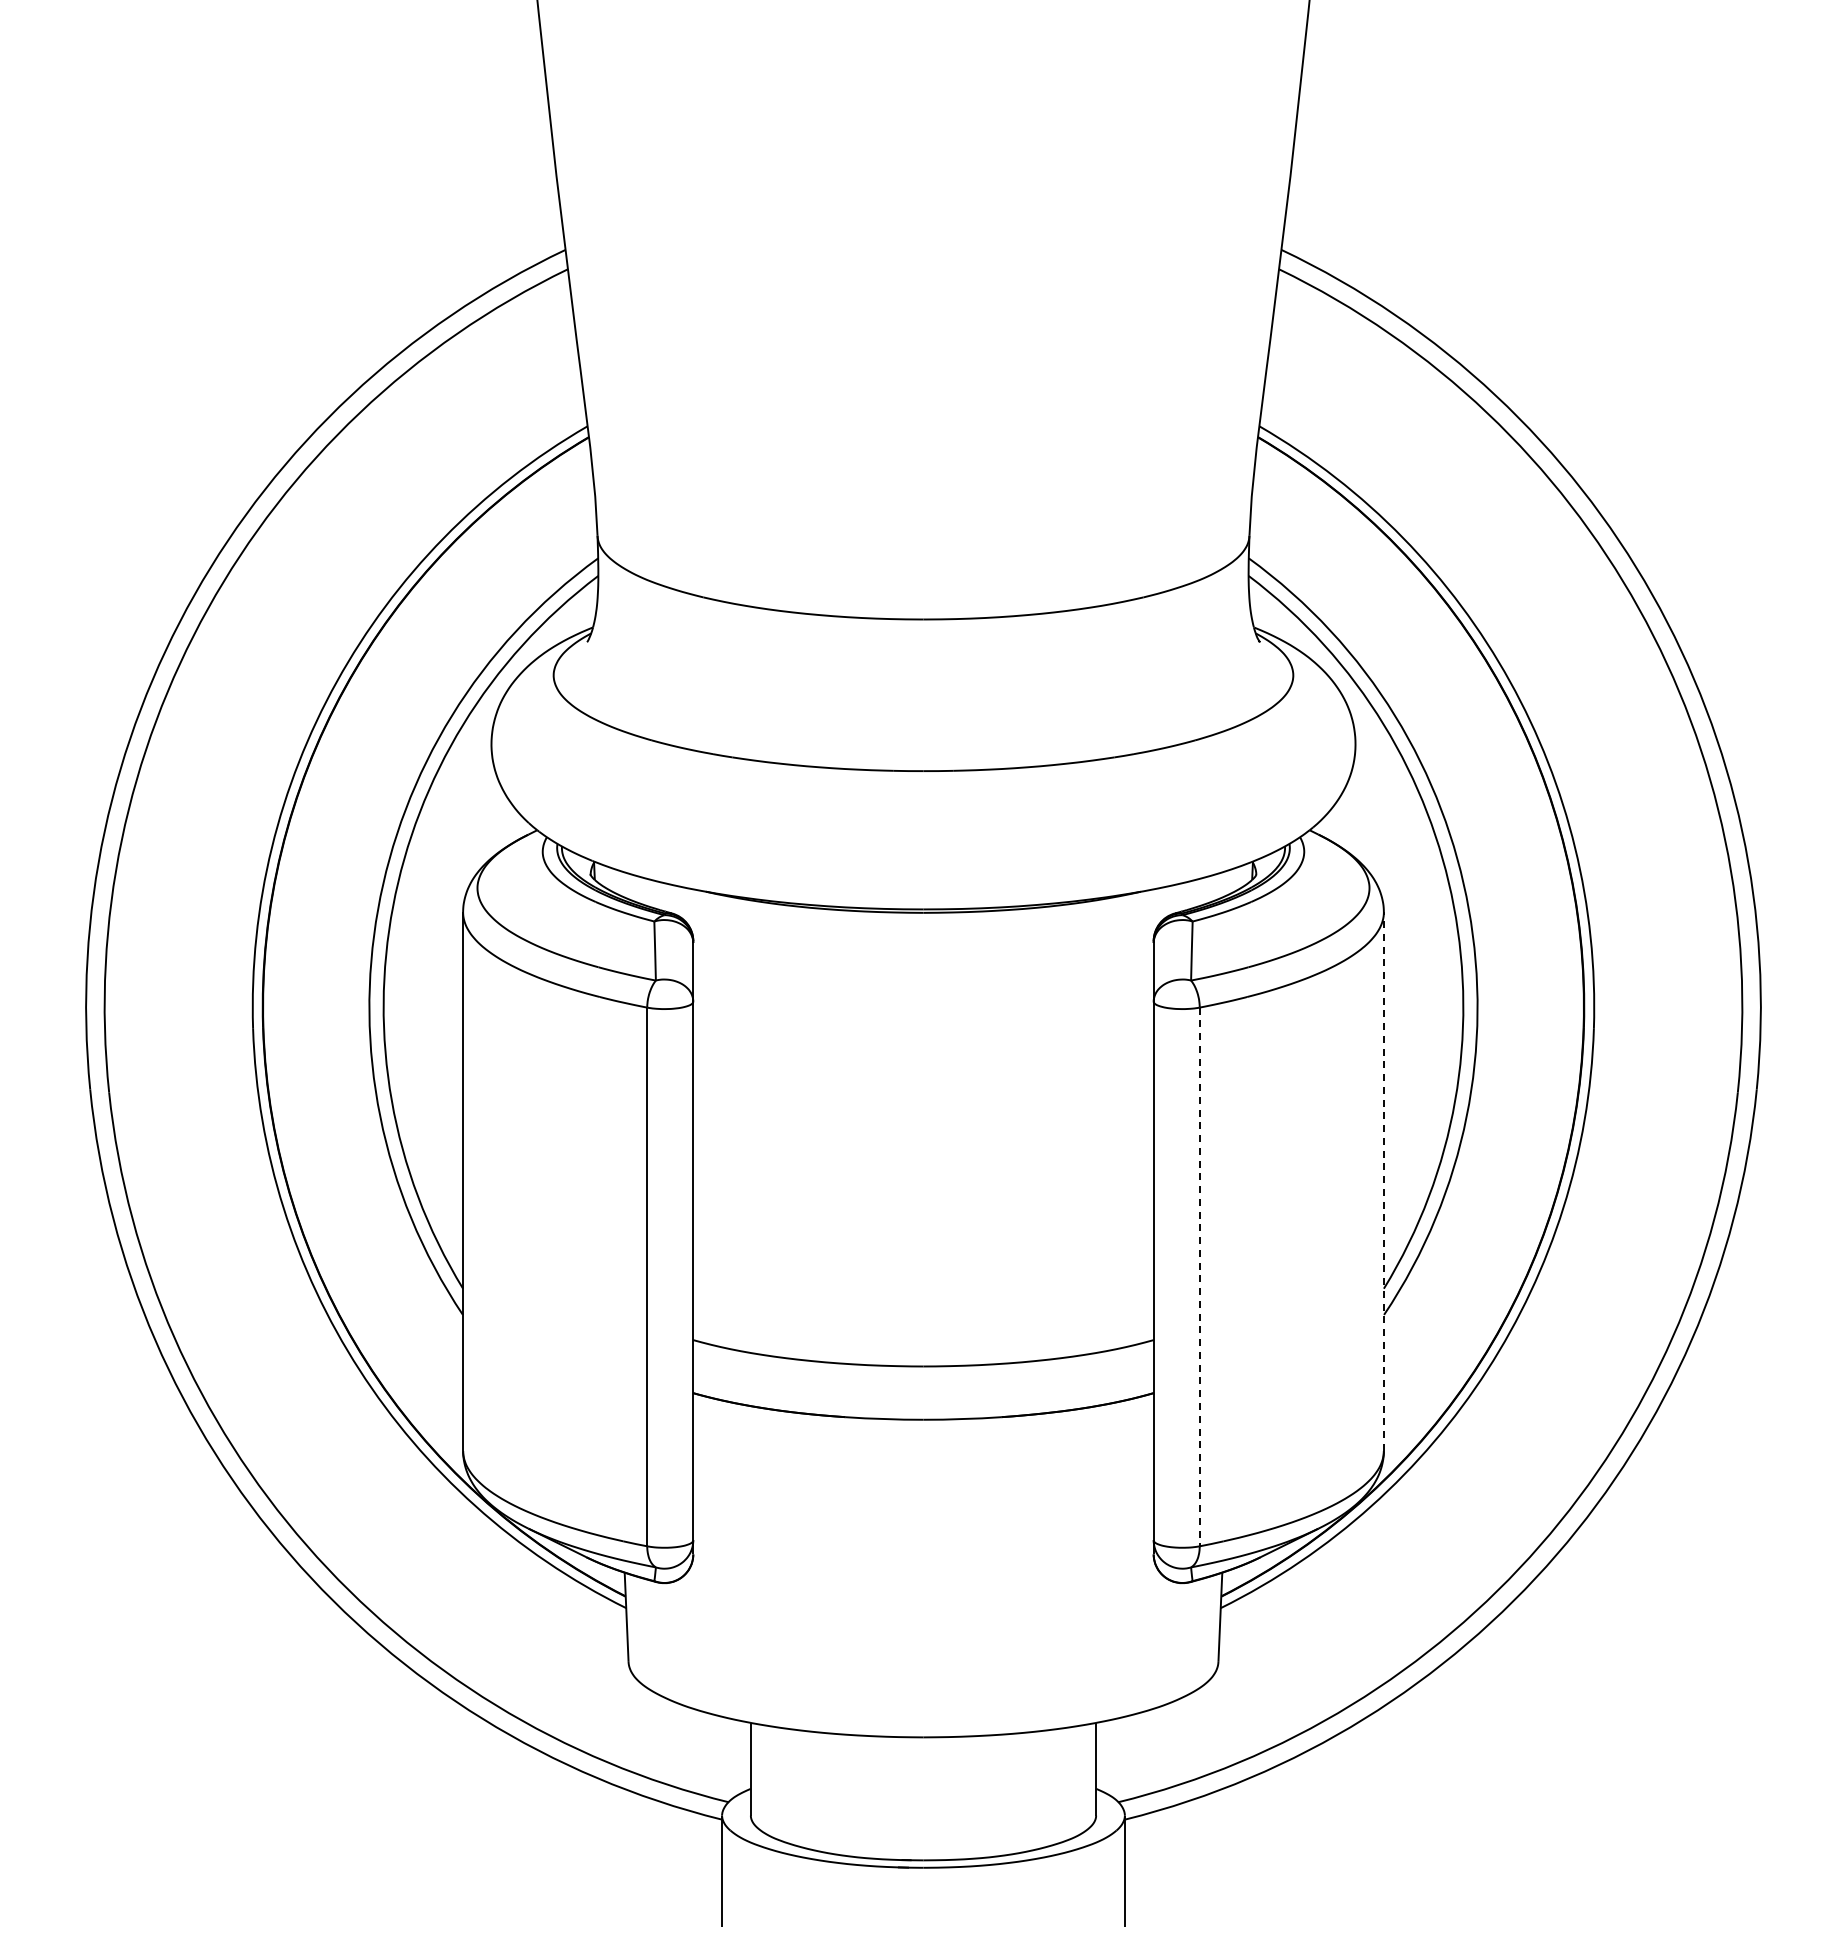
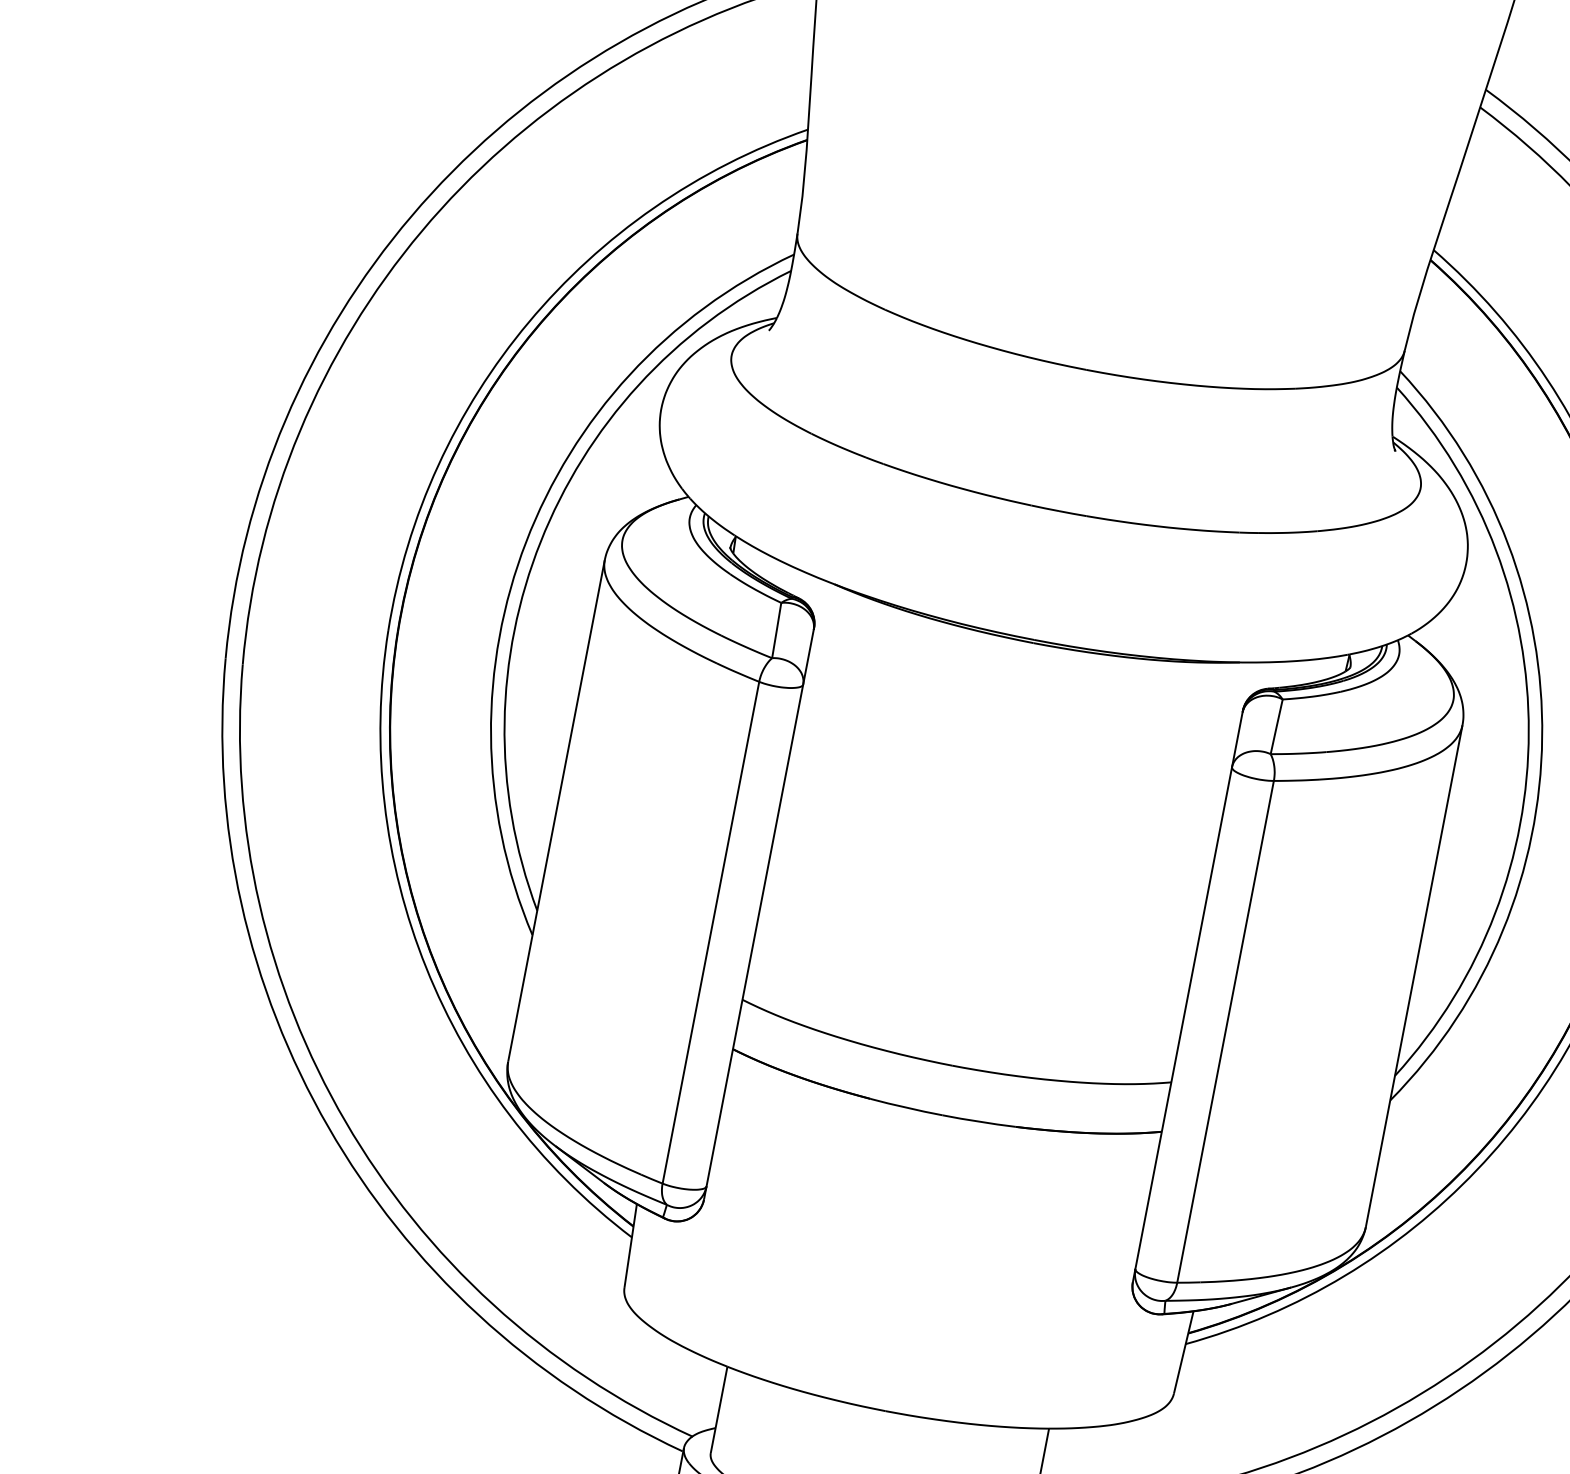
line: (1383, 1181) -> (1413, 975), dashed -> solid
line: (1199, 1277) -> (1225, 1032), dashed -> solid

